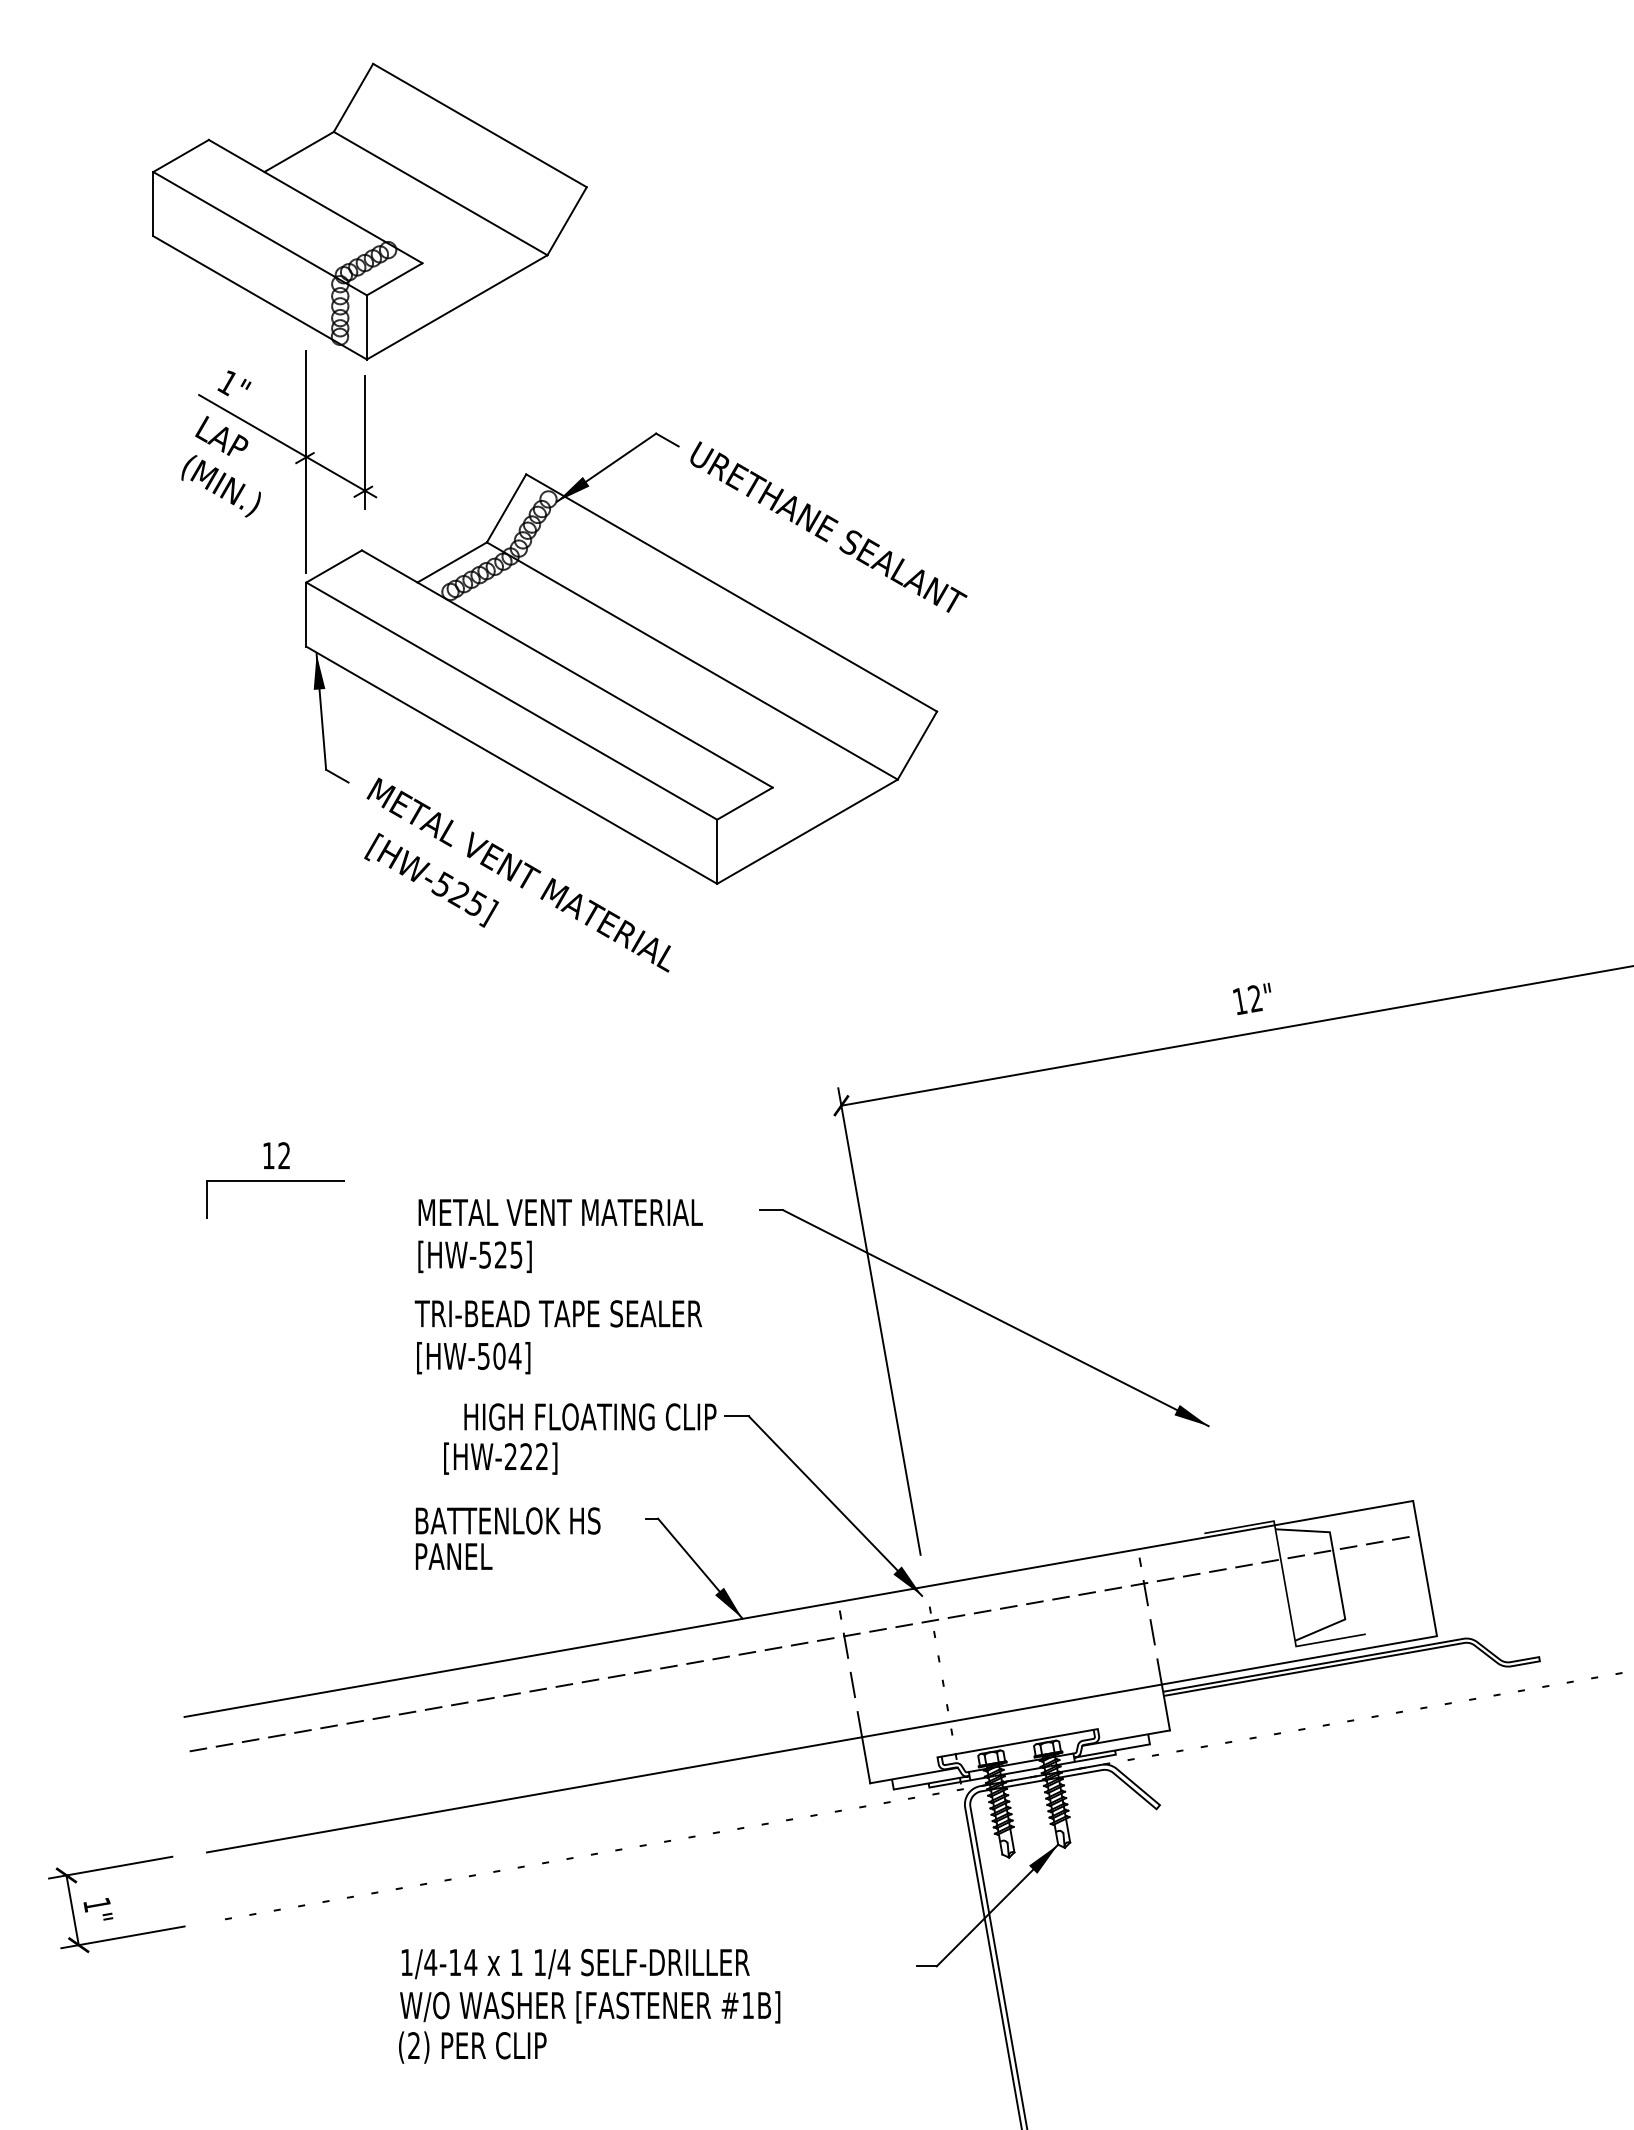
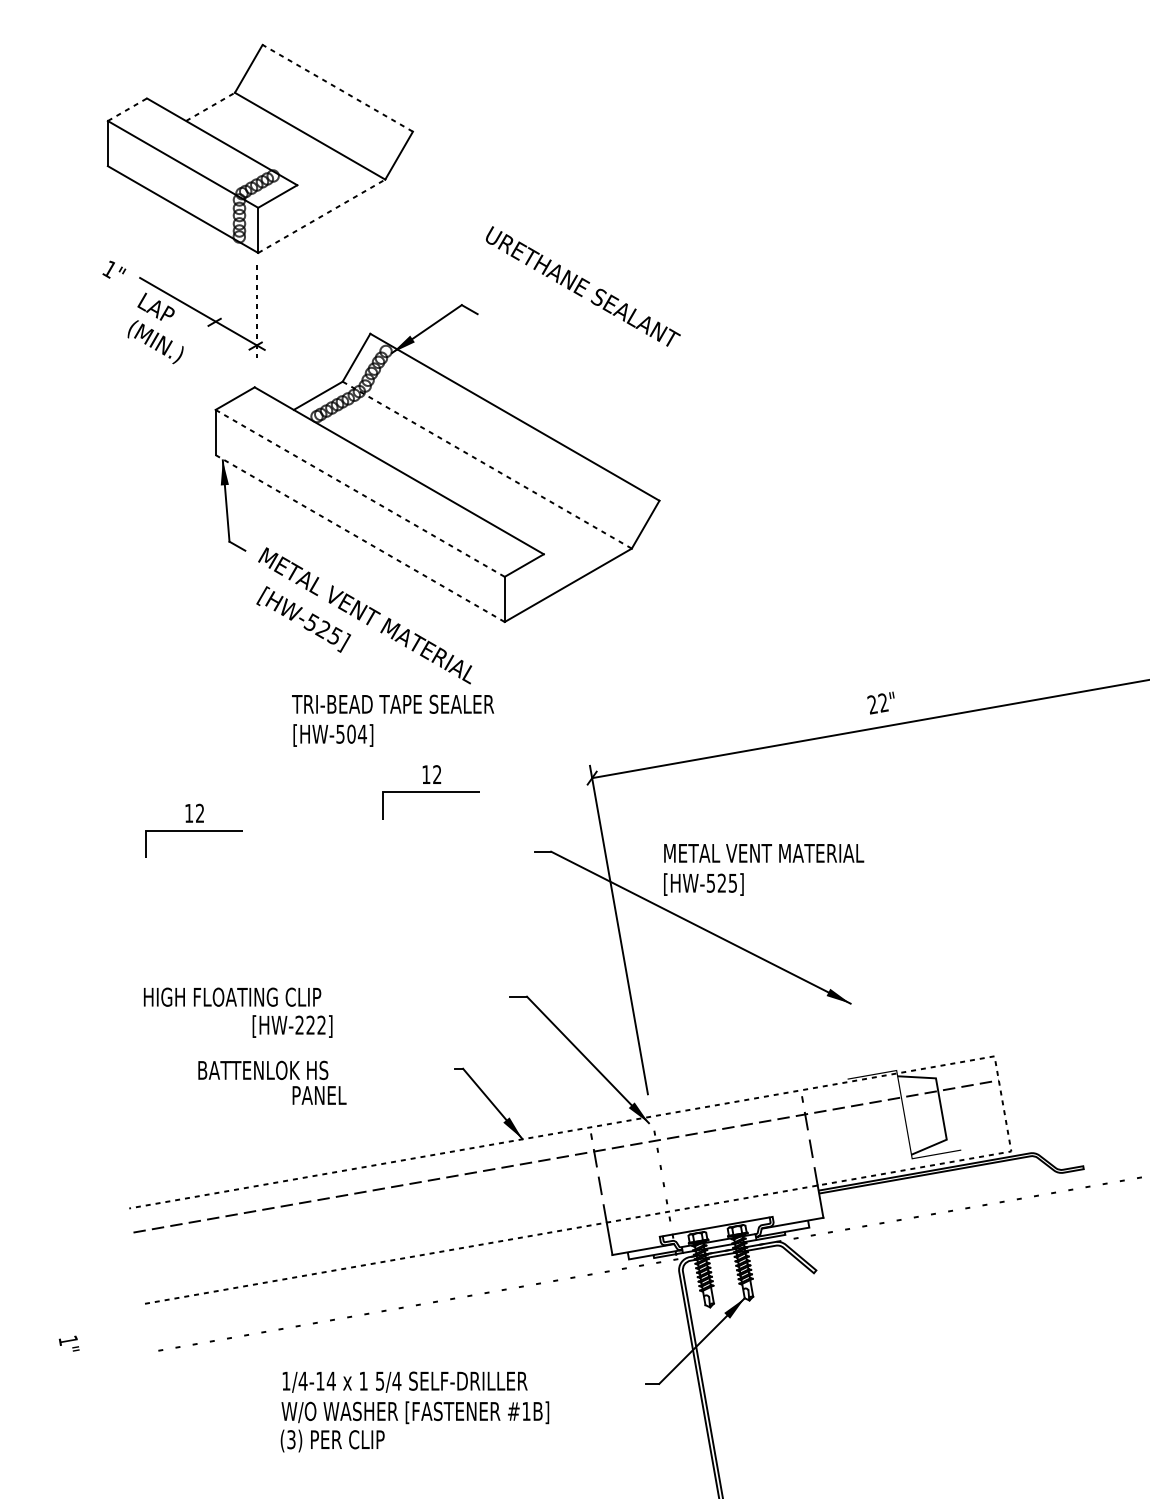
line: (479, 125) -> (337, 88), solid -> dashed
line: (299, 151) -> (210, 106), solid -> dashed
line: (181, 155) -> (127, 109), solid -> dashed
line: (457, 307) -> (321, 216), solid -> dashed
text: (234, 383) -> (114, 269), moved
line: (364, 442) -> (256, 311), solid -> dashed
line: (306, 462) -> (215, 325), removed
text: (828, 526) -> (583, 286), moved
line: (692, 661) -> (487, 465), solid -> dashed
line: (512, 701) -> (360, 493), solid -> dashed
line: (512, 765) -> (360, 538), solid -> dashed
text: (1239, 1001) -> (872, 704), 12" -> 22"
part: (612, 1125) -> (431, 792), added
text: (560, 1236) -> (763, 870), moved
text: (558, 1337) -> (393, 720), moved
text: (590, 1416) -> (232, 996), moved
text: (500, 1458) -> (292, 1026), moved
text: (507, 1520) -> (262, 1070), moved
line: (1425, 1568) -> (1003, 1103), solid -> dashed
part: (120, 1936) -> (84, 1362), removed
text: (539, 1962) -> (379, 1381), 1/4 -> 5/4
text: (413, 2045) -> (291, 1439), (2) -> (3)

